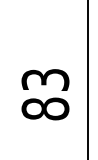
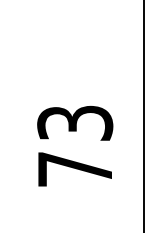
text: (45, 108) -> (75, 168), 83 -> 73

